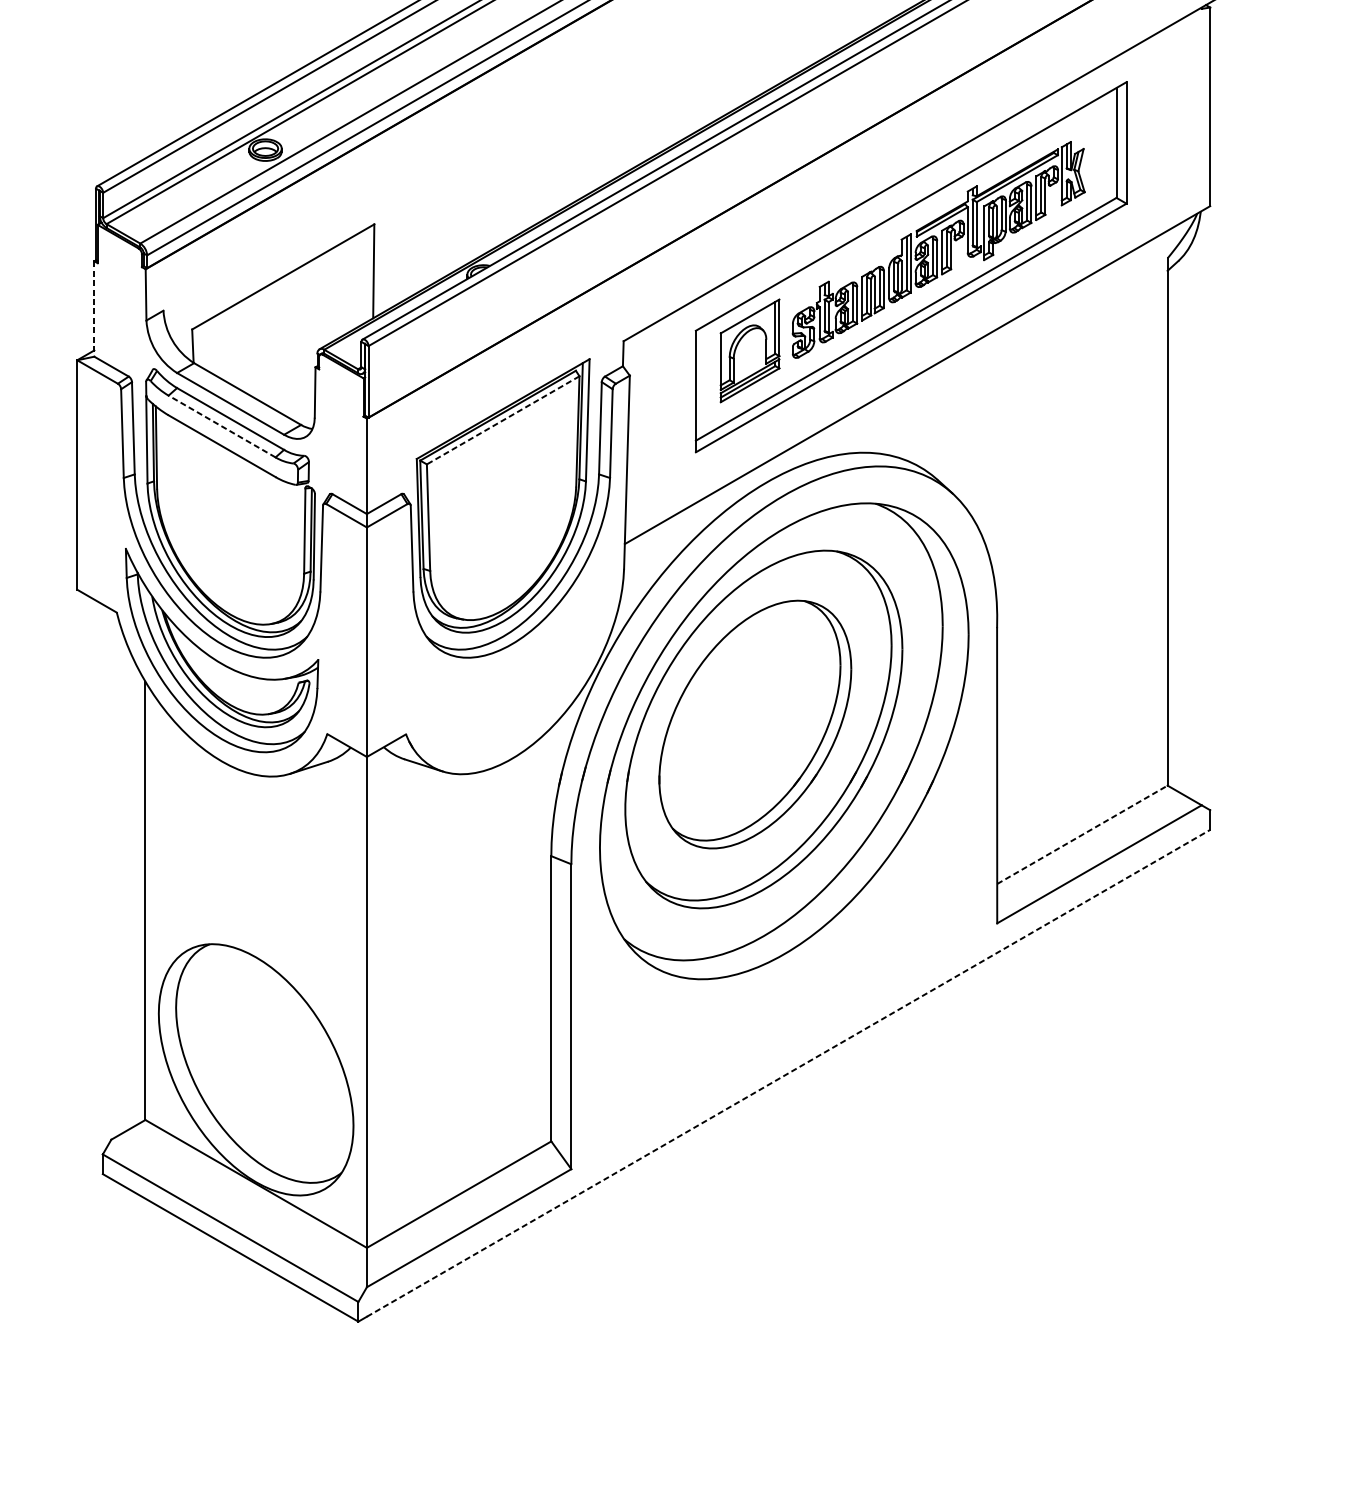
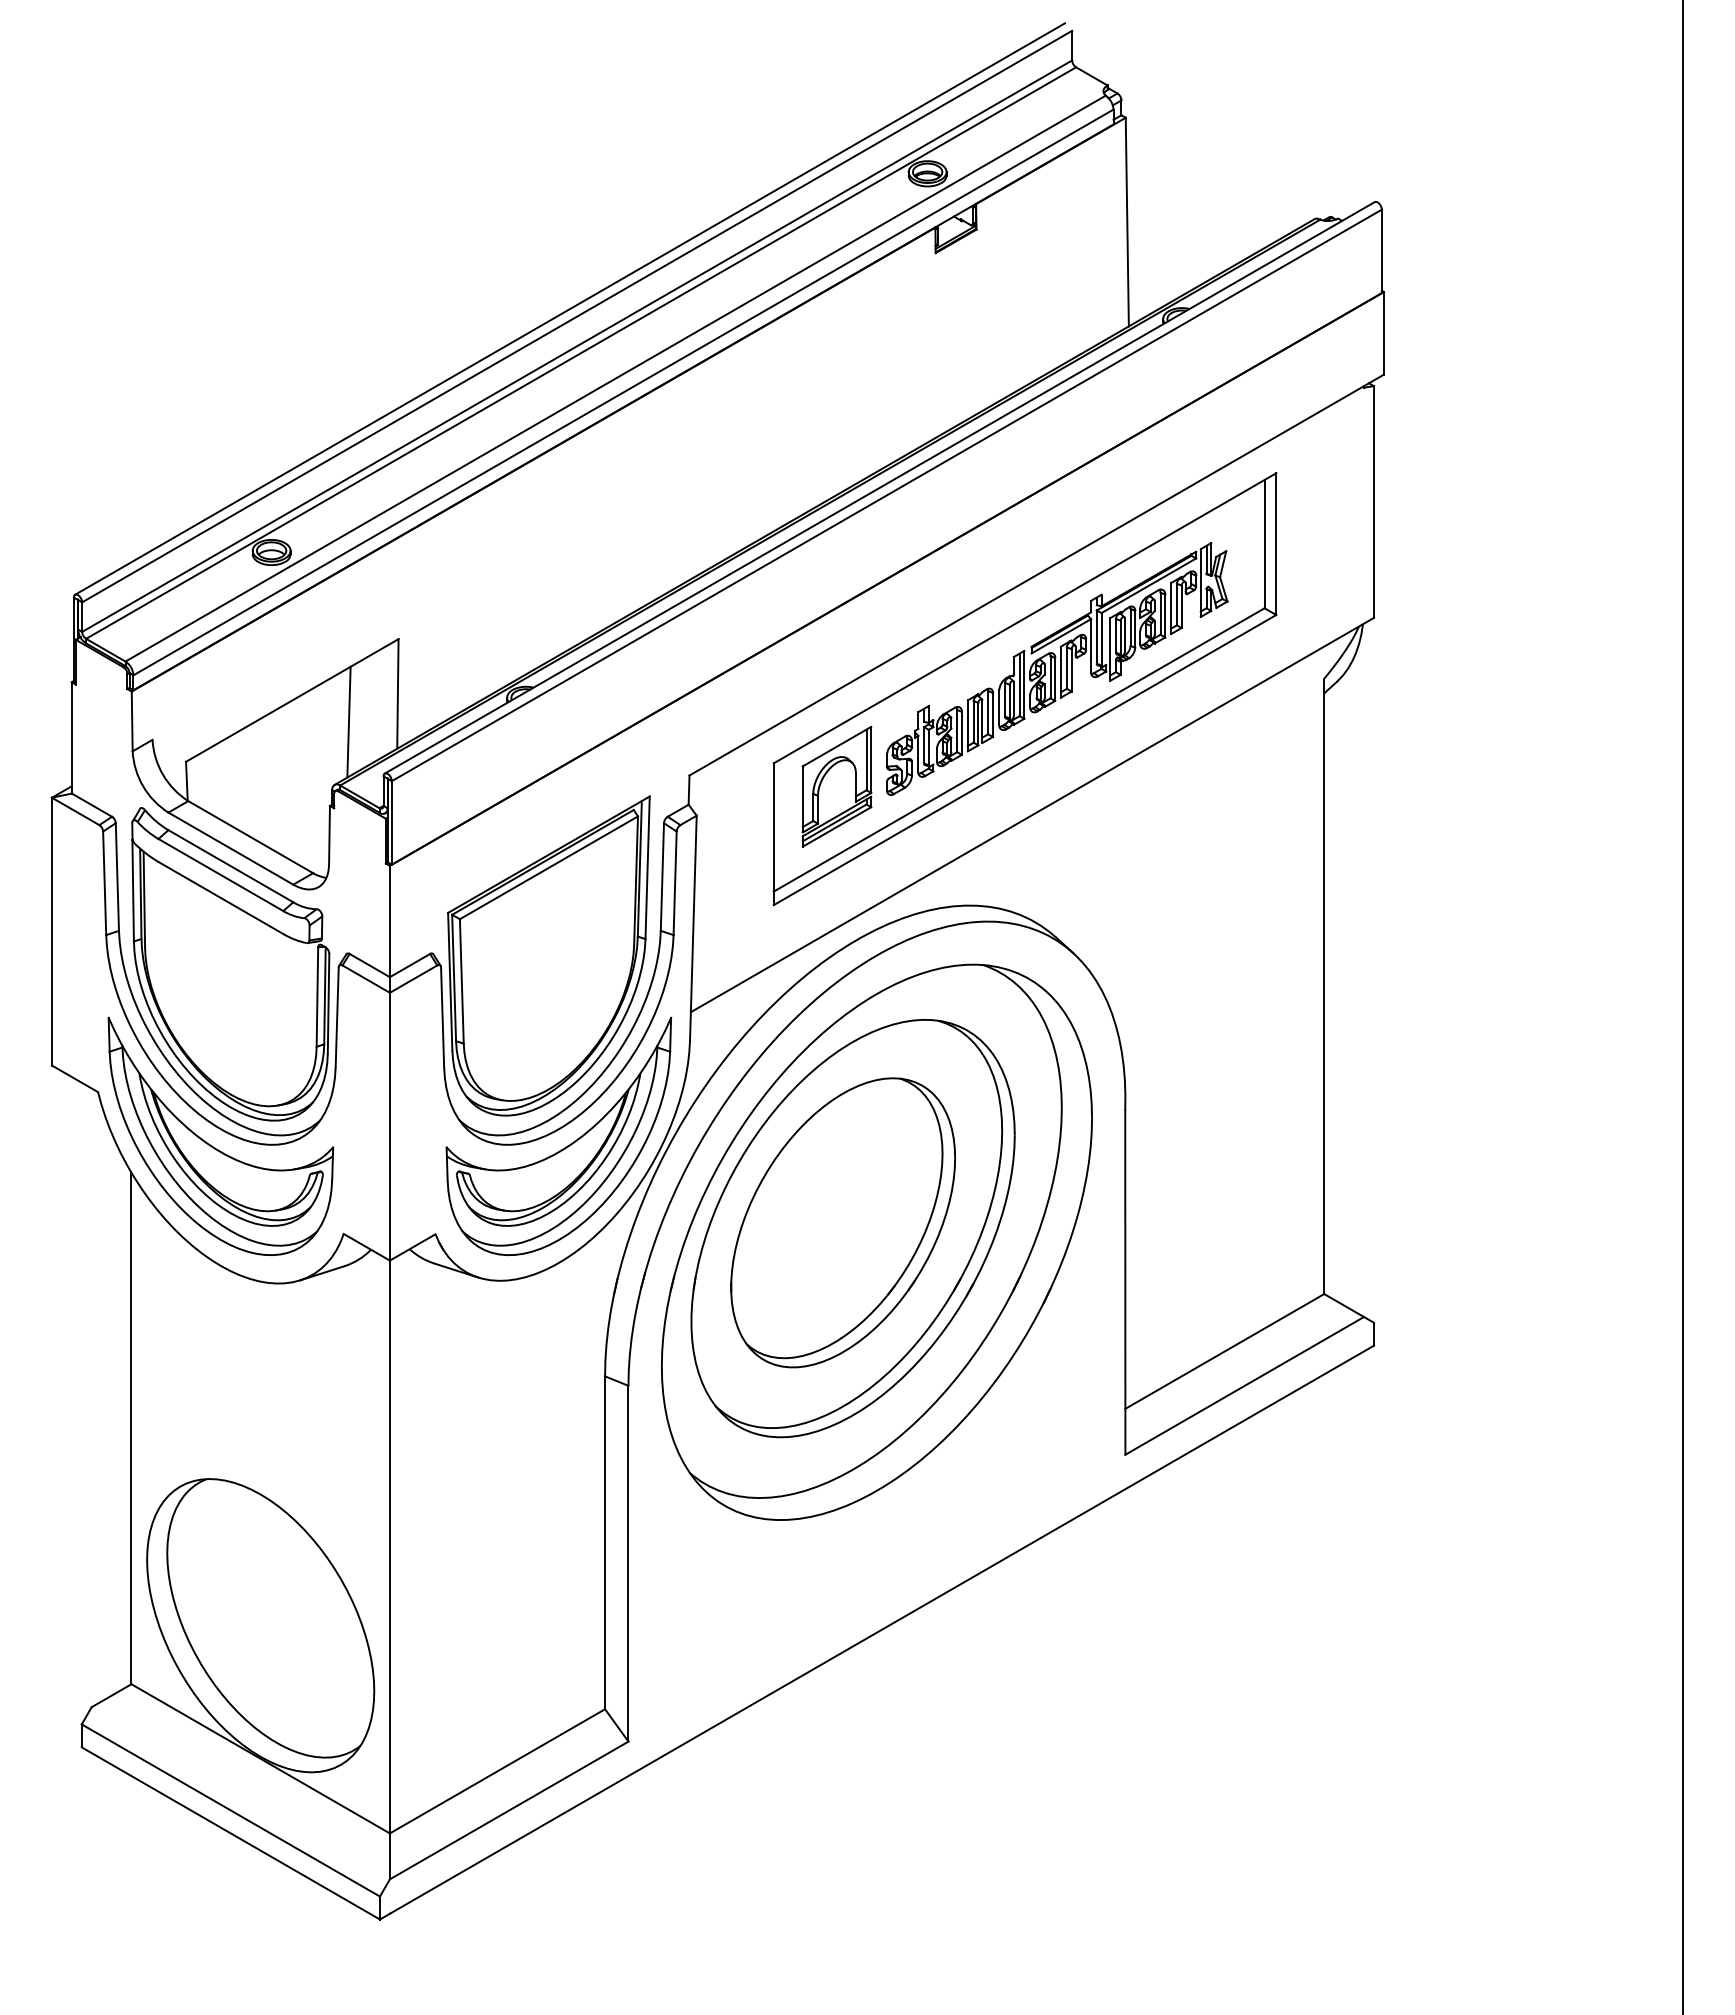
line: (331, 294) -> (348, 721), added
line: (94, 308) -> (71, 737), dashed -> solid
line: (502, 420) -> (548, 867), dashed -> solid
line: (221, 426) -> (220, 874), dashed -> solid
part: (516, 660) -> (564, 1147), added
line: (1082, 834) -> (1224, 1351), dashed -> solid
line: (789, 1073) -> (882, 1629), dashed -> solid

